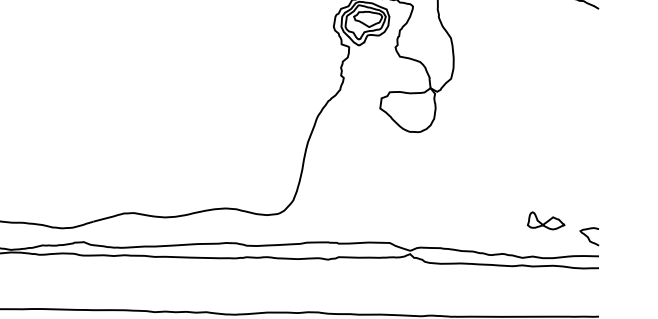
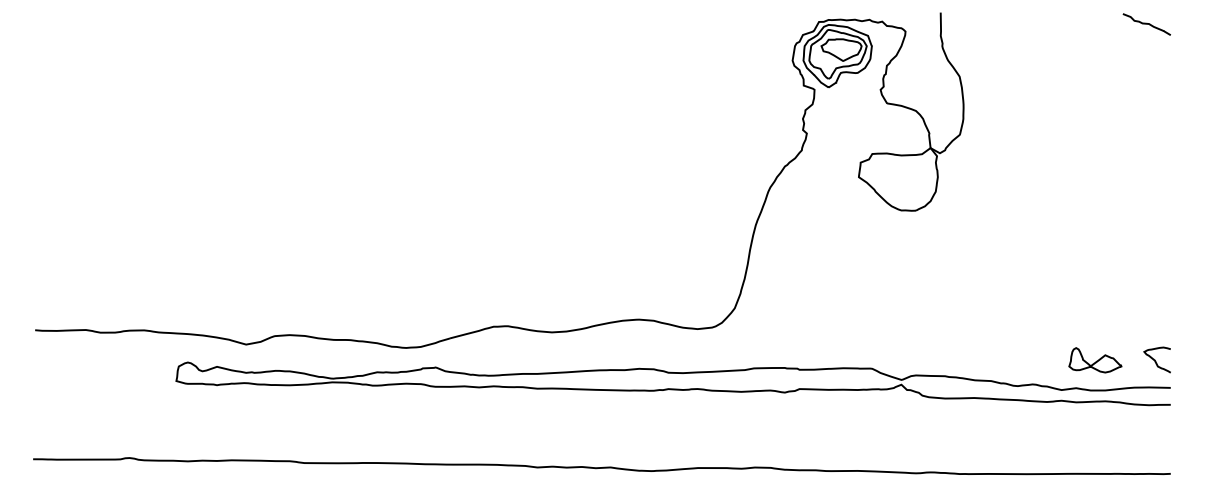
part: (546, 221) -> (1095, 360), moved

